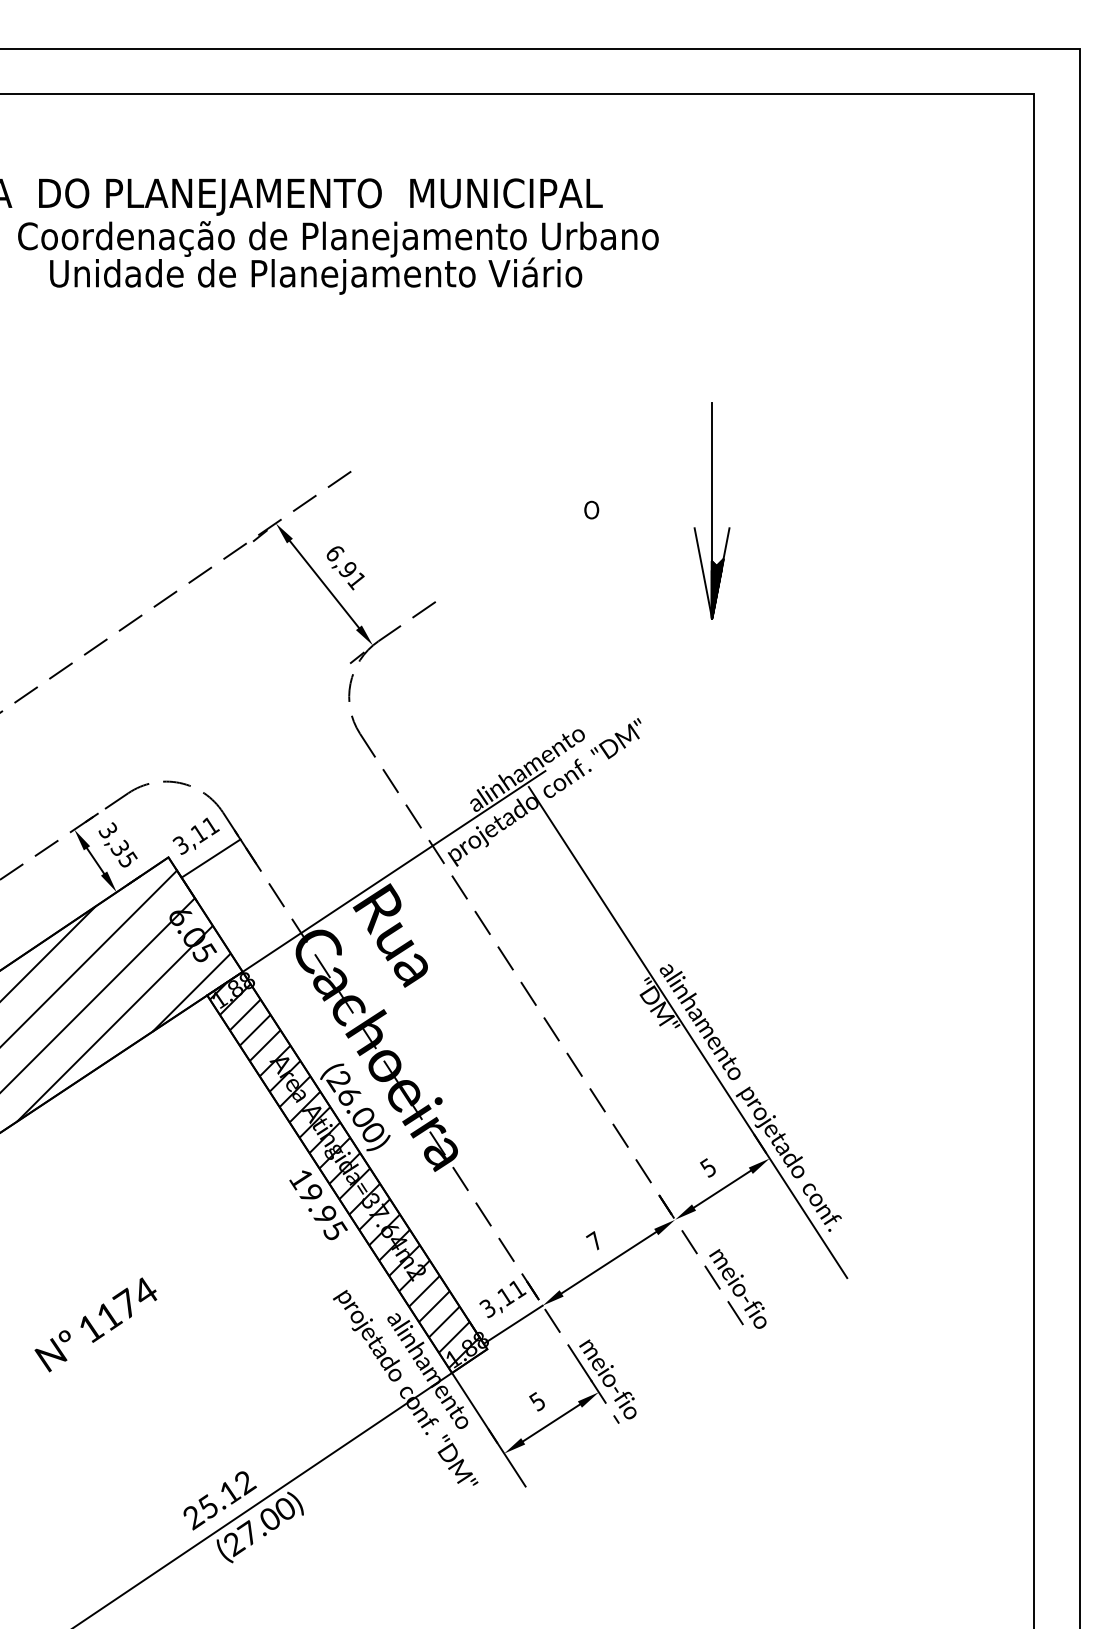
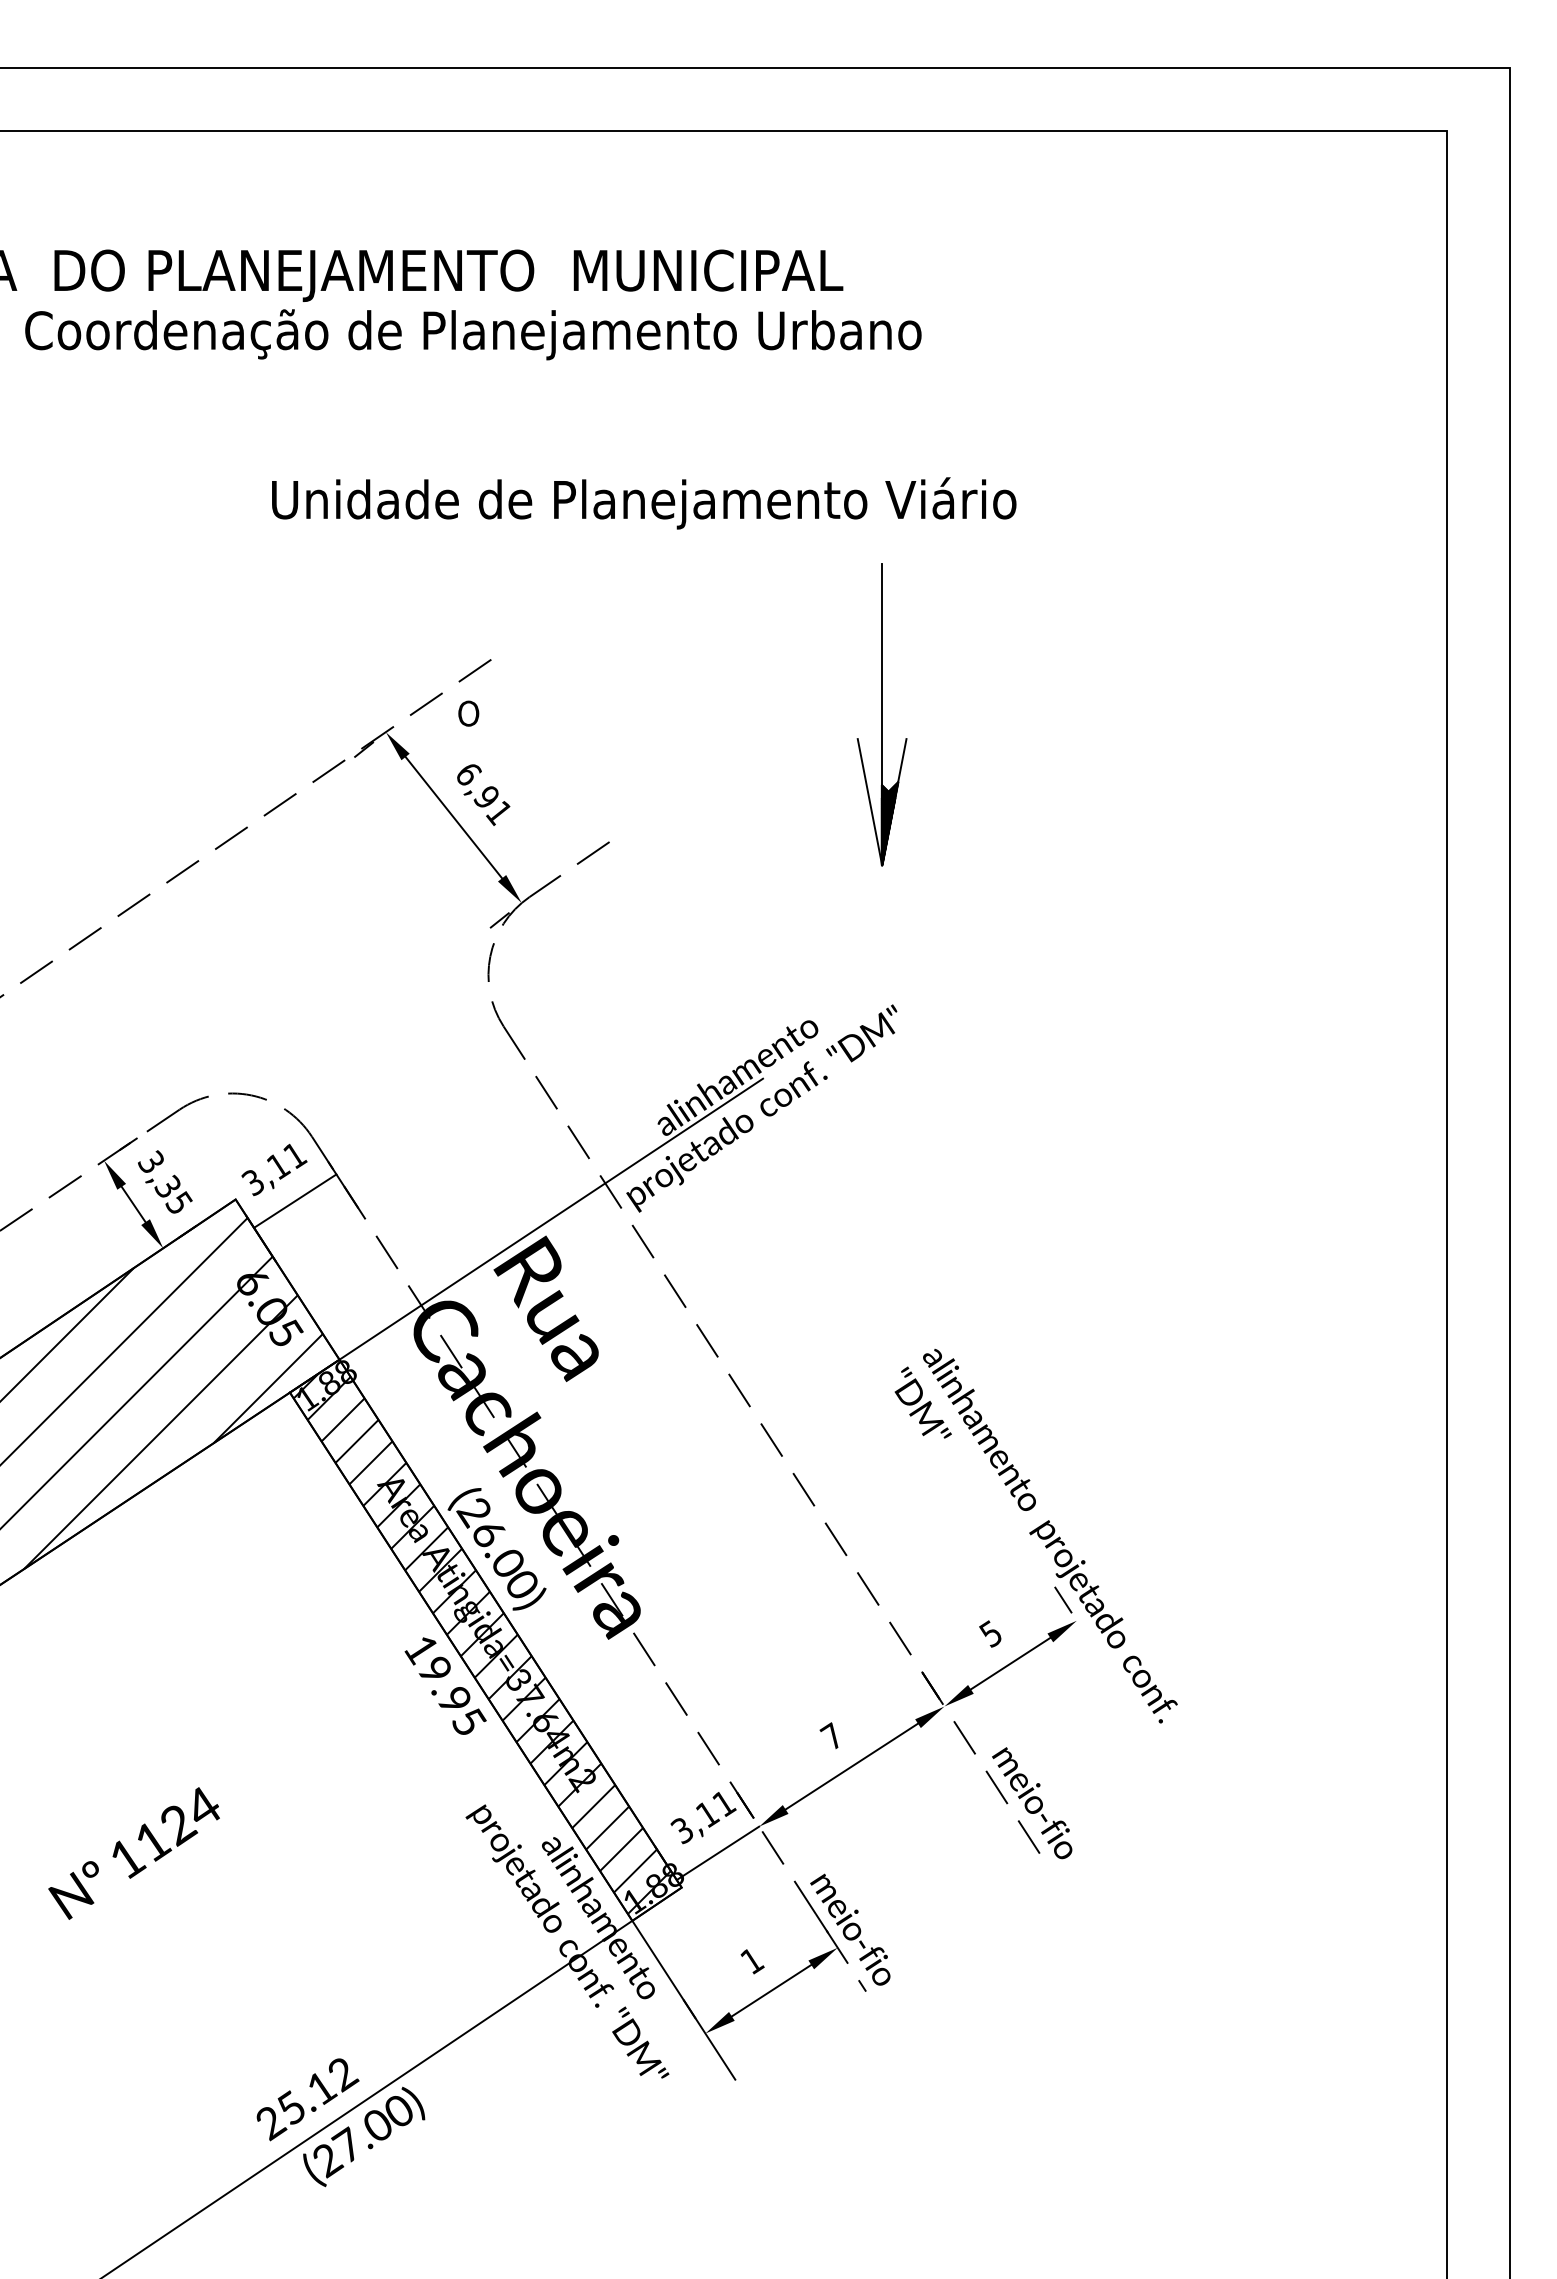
text: (316, 276) -> (644, 503), moved
text: (591, 509) -> (468, 713), moved
part: (711, 510) -> (881, 714), moved
line: (688, 1032) -> (962, 1444), removed
text: (126, 1303) -> (177, 1823), 1174 -> 1124
text: (537, 1401) -> (752, 1960), 5 -> 1

